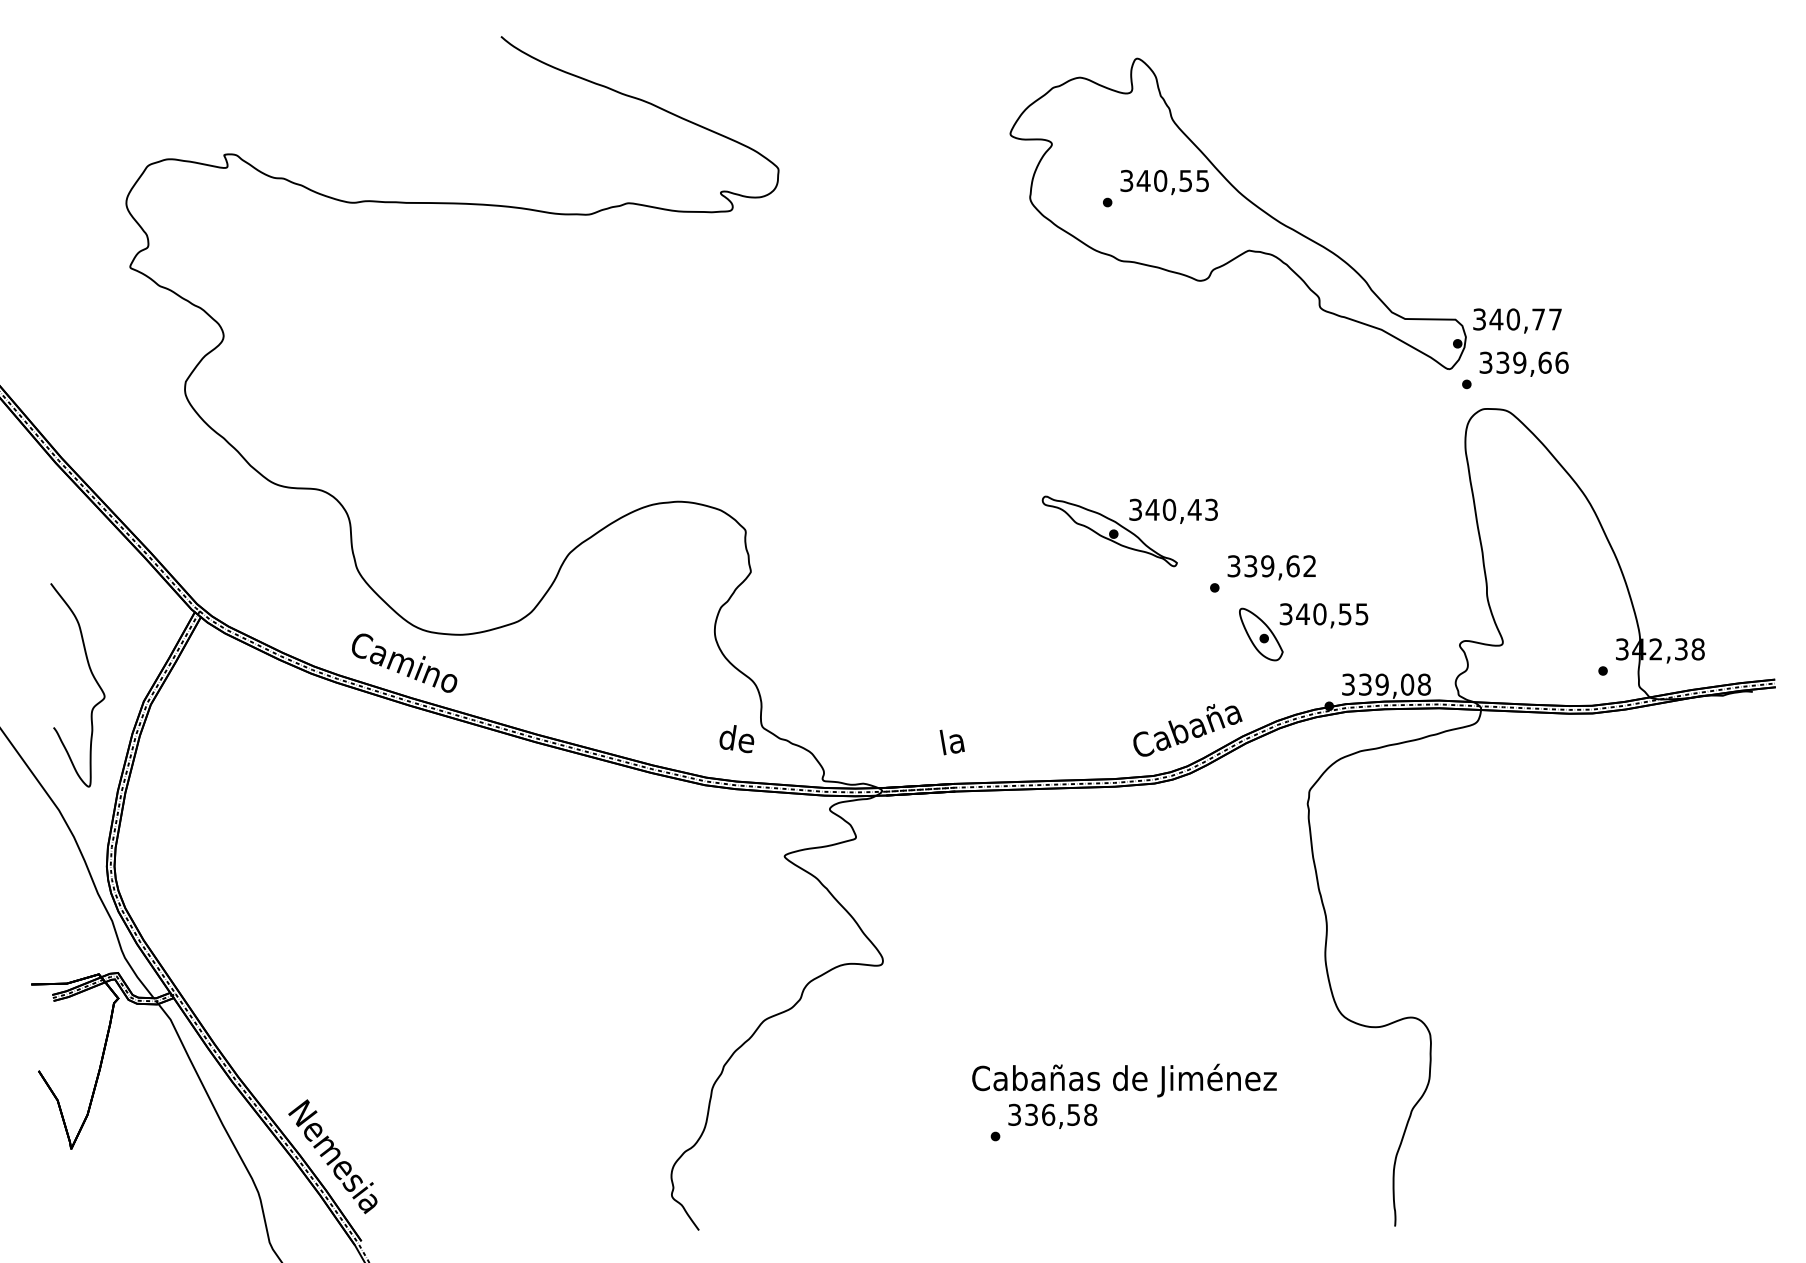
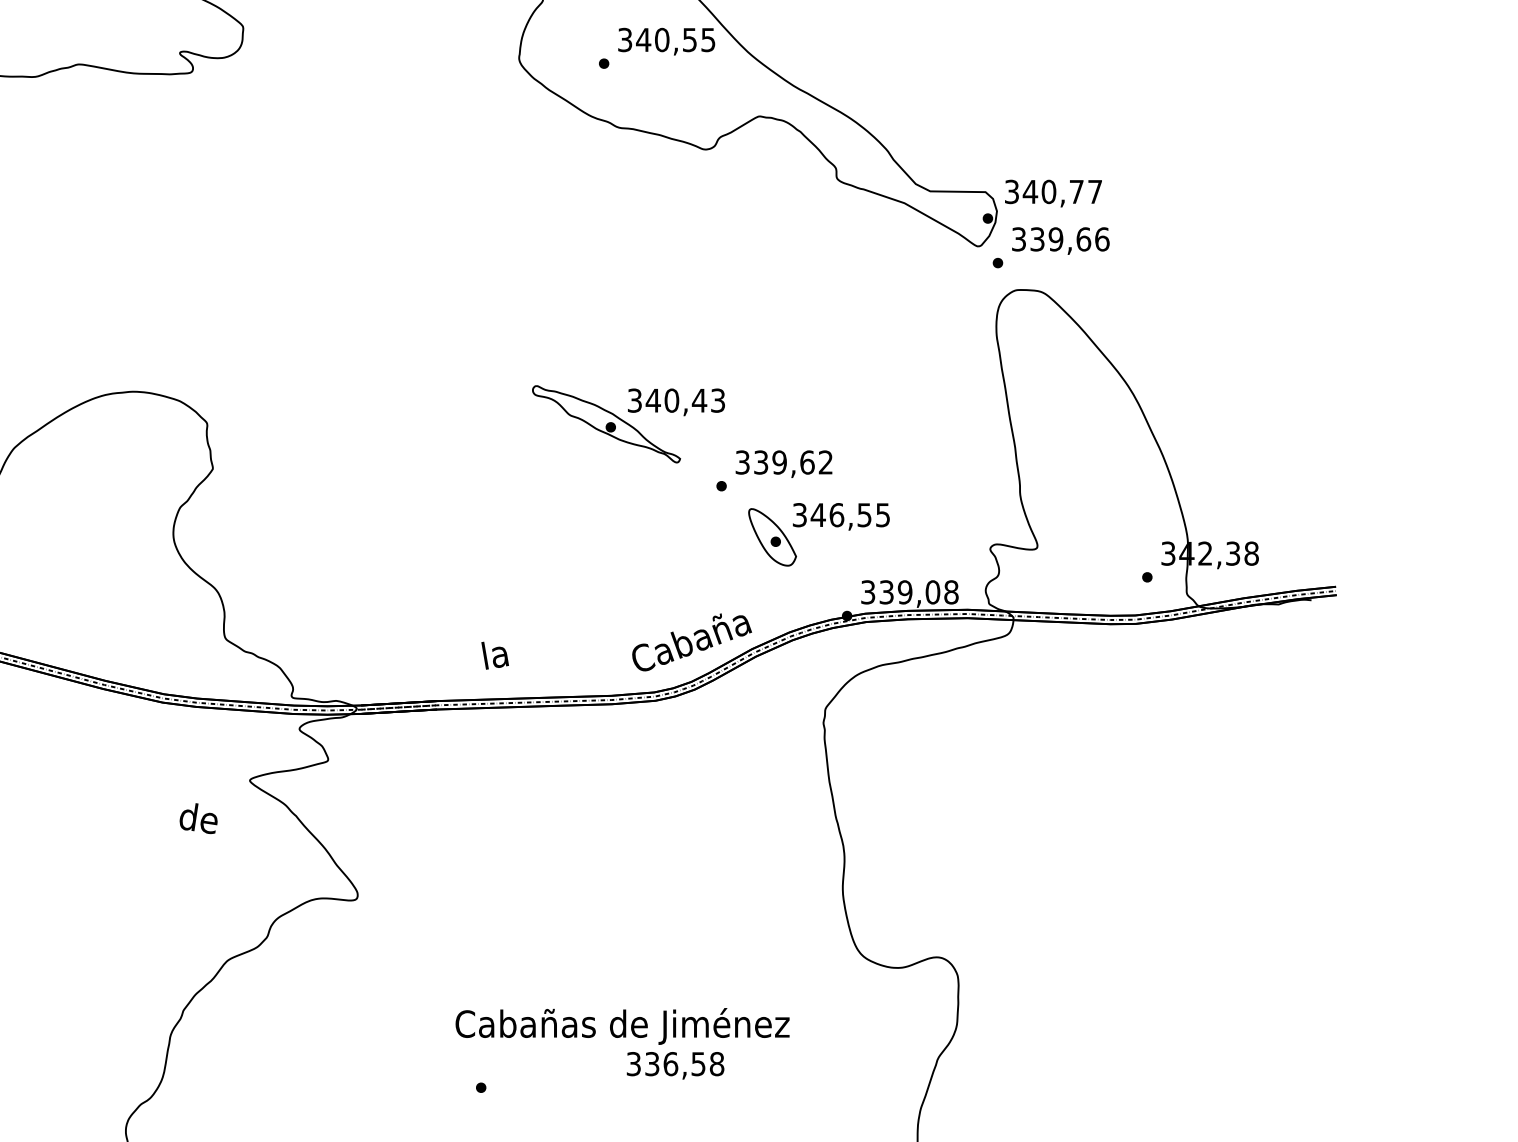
text: (1319, 614) -> (836, 515), 340,55 -> 346,55
text: (736, 739) -> (198, 819), moved
text: (951, 742) -> (494, 655), moved
text: (1052, 1115) -> (675, 1064), moved

